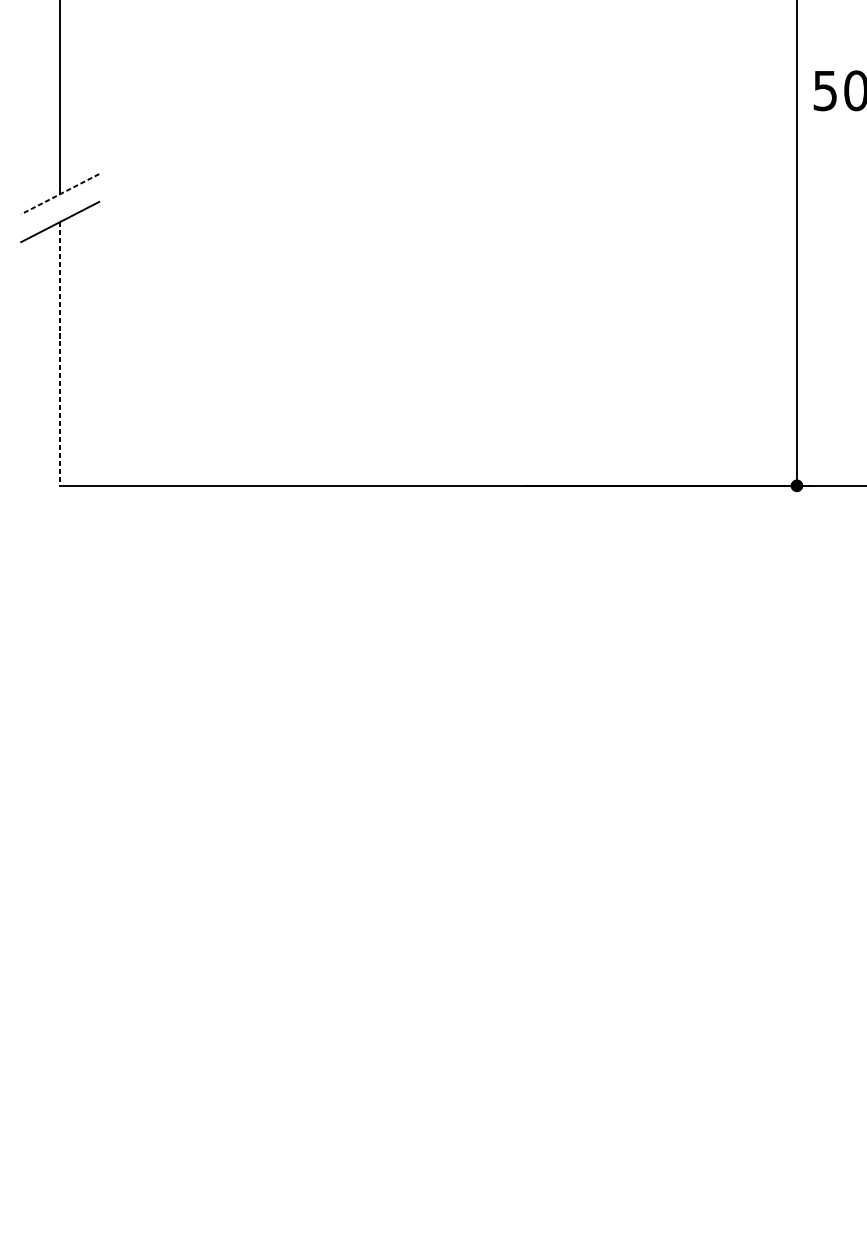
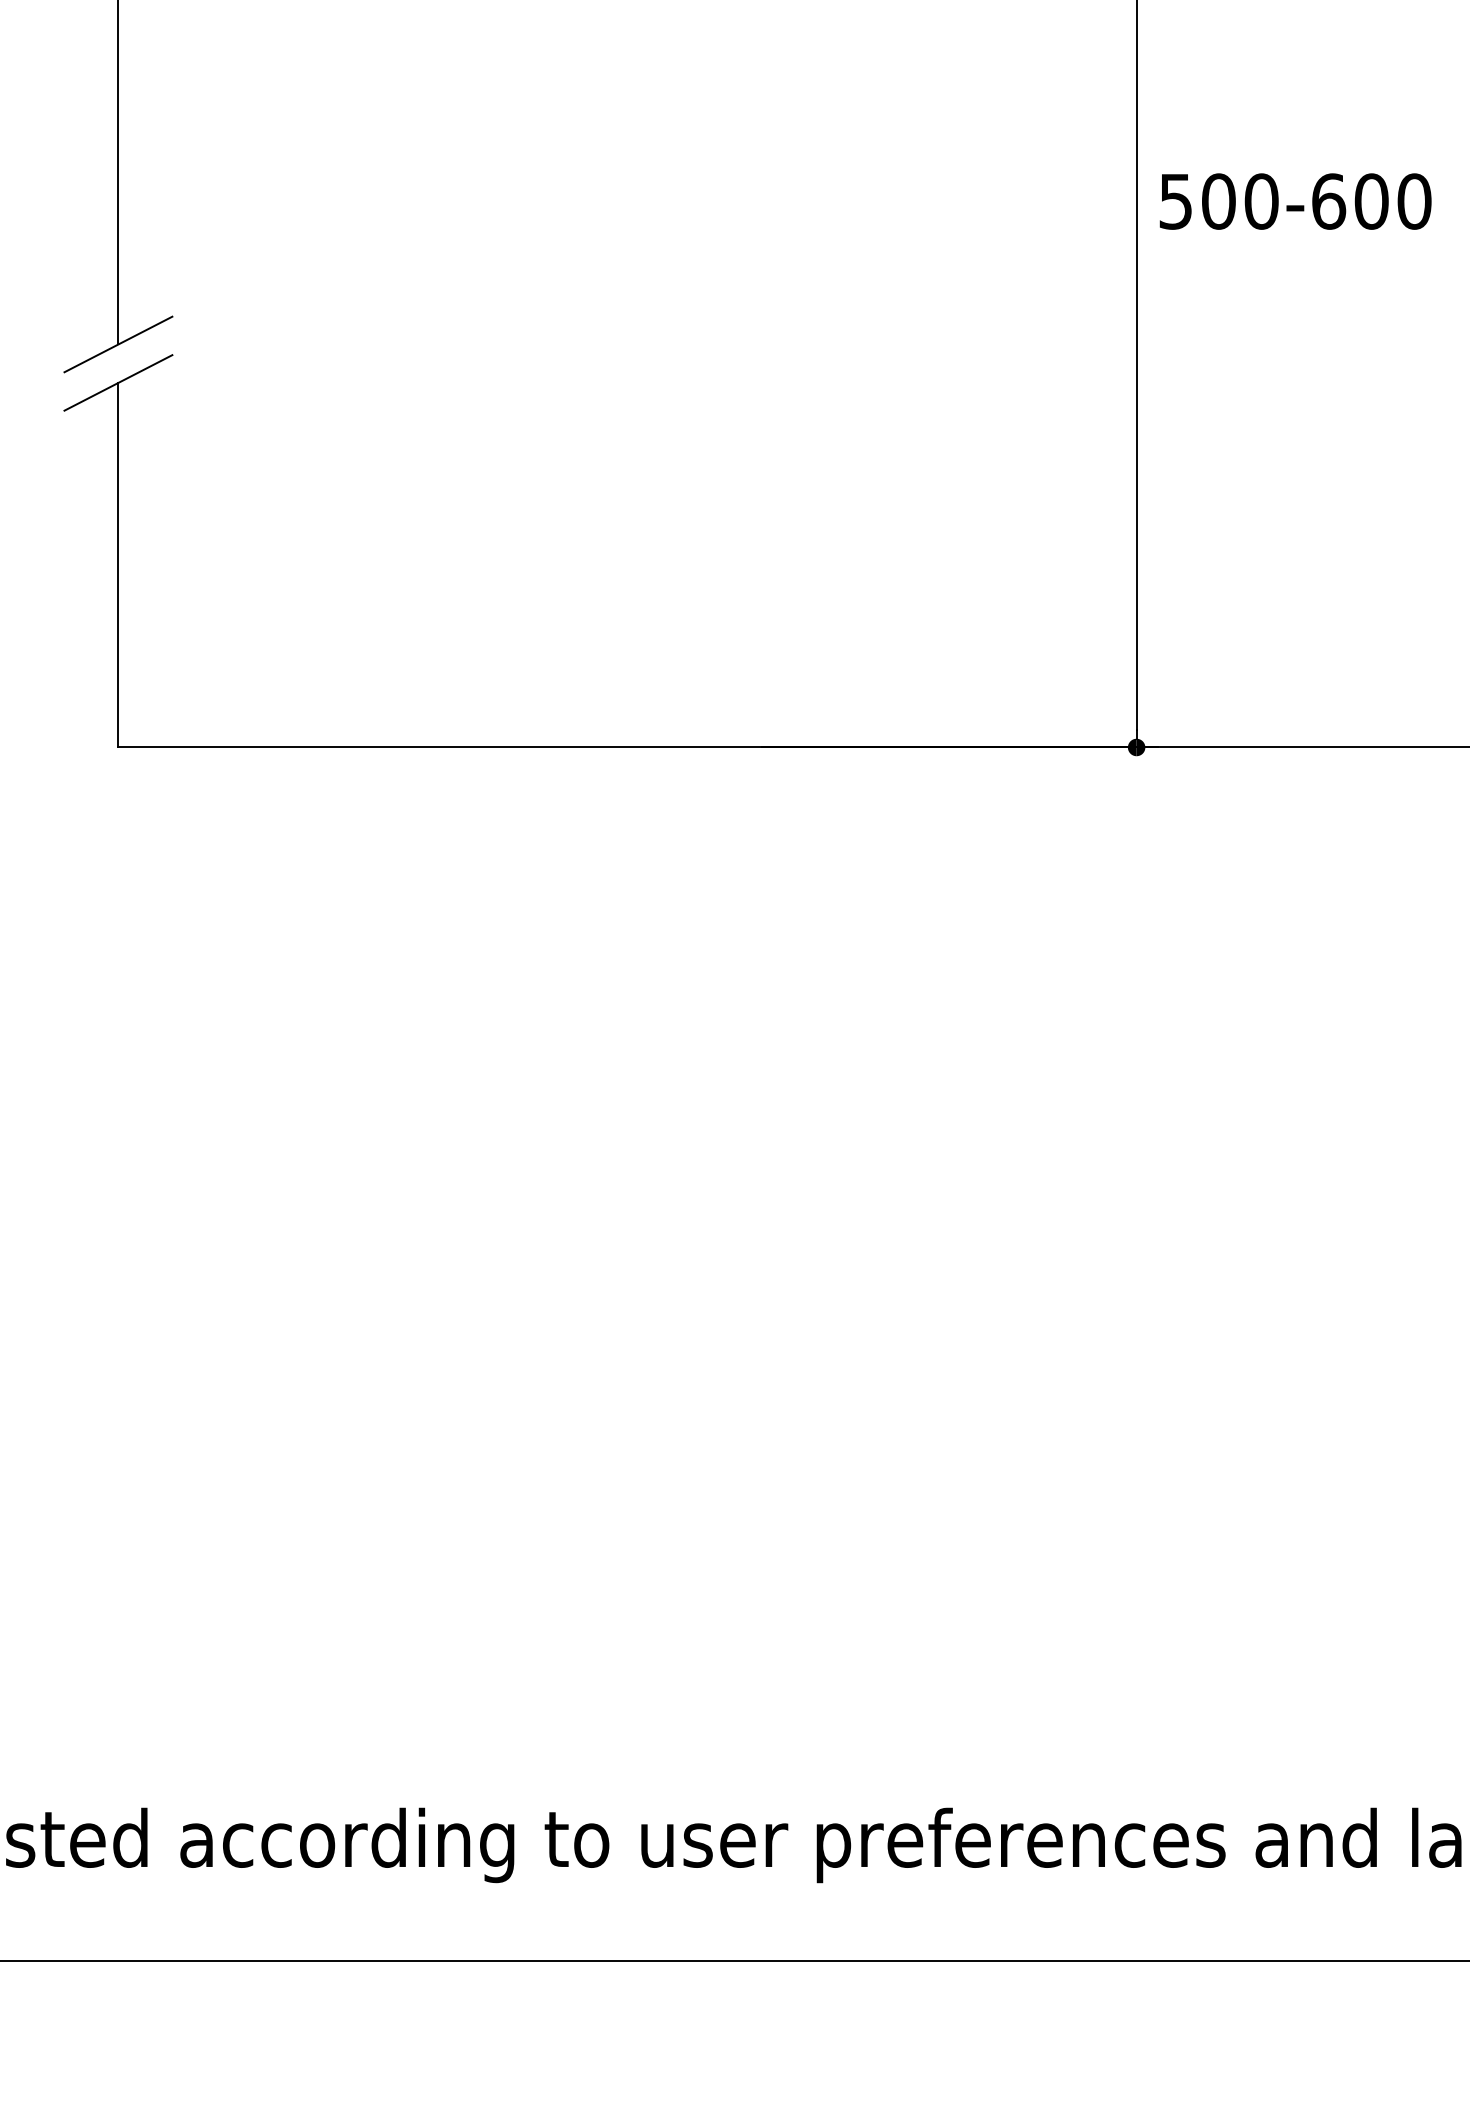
line: (60, 194) -> (118, 344), dashed -> solid
line: (60, 354) -> (118, 565), dashed -> solid

